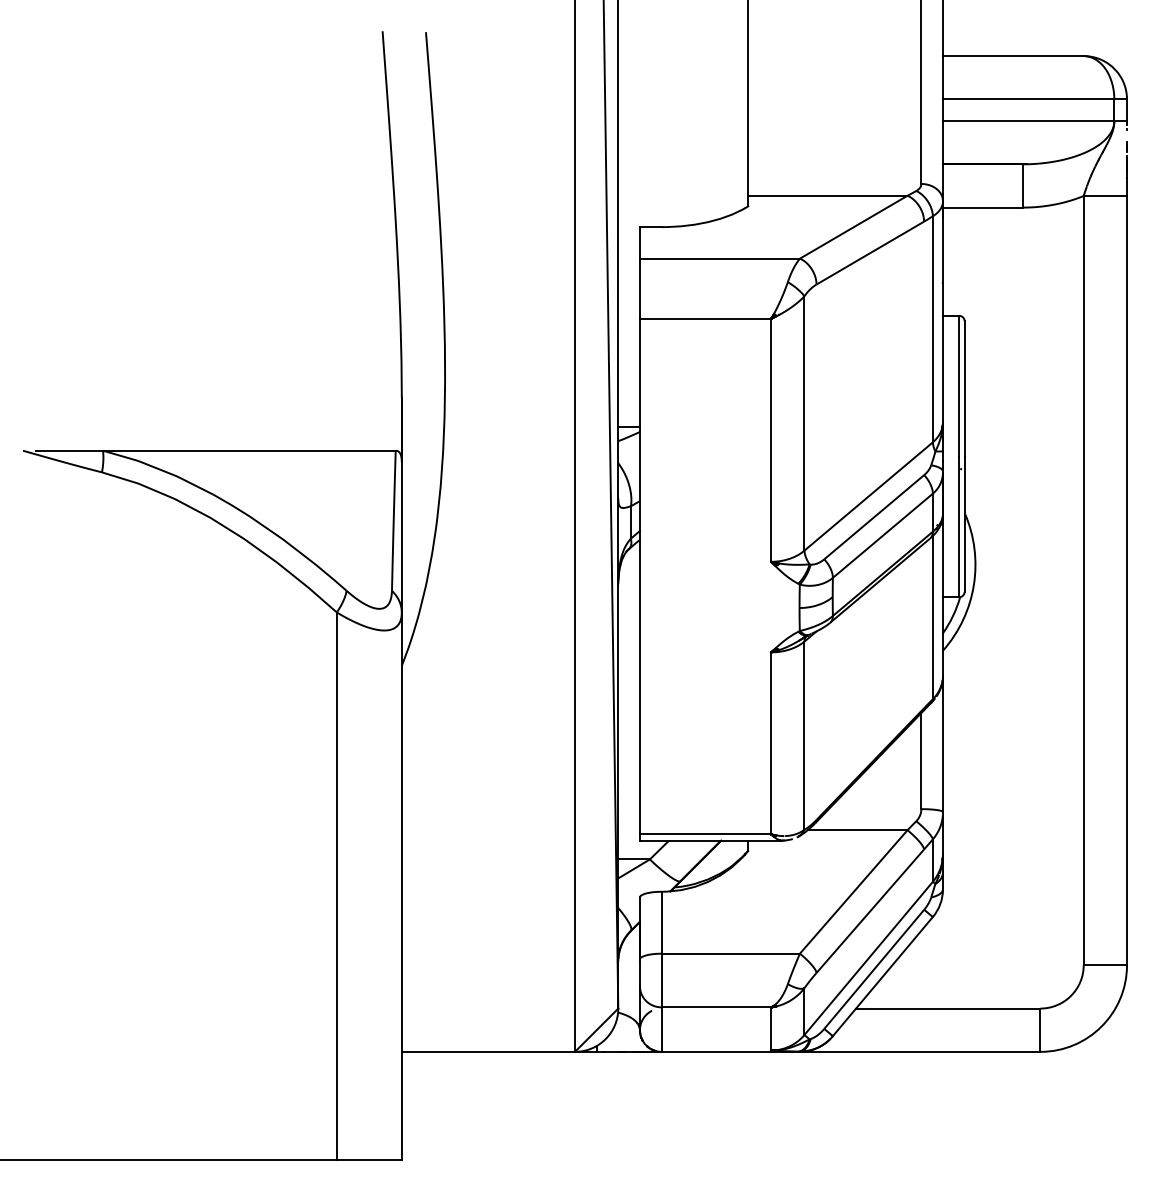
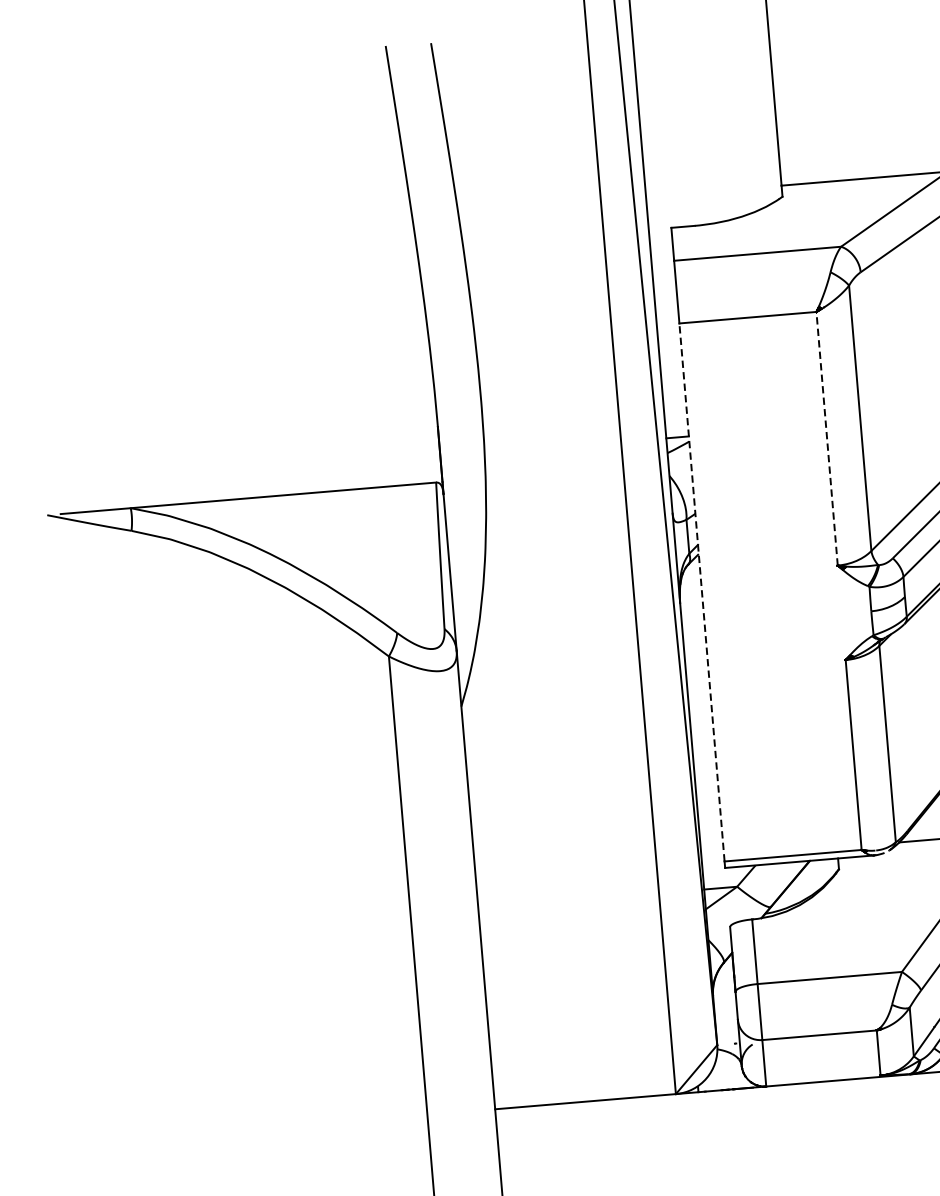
line: (771, 440) -> (827, 438), solid -> dashed
line: (639, 576) -> (701, 592), solid -> dashed

